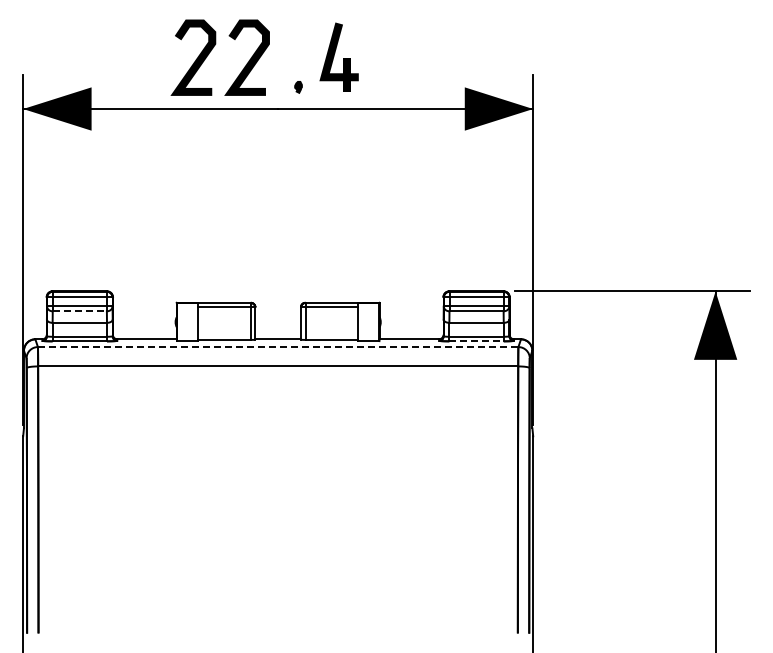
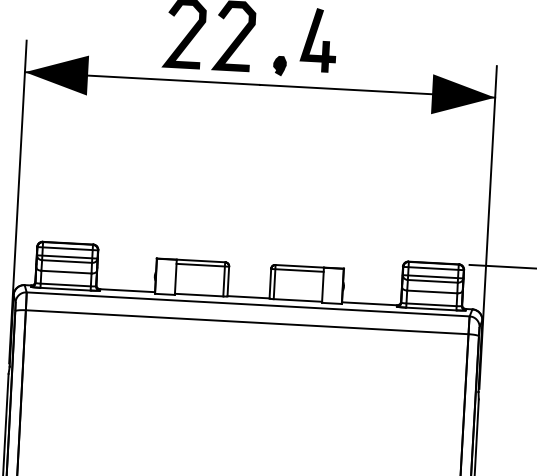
part: (298, 87) -> (279, 66), size x1.67
line: (80, 311) -> (67, 261), dashed -> solid
line: (477, 341) -> (432, 309), dashed -> solid
line: (278, 347) -> (248, 304), dashed -> solid

